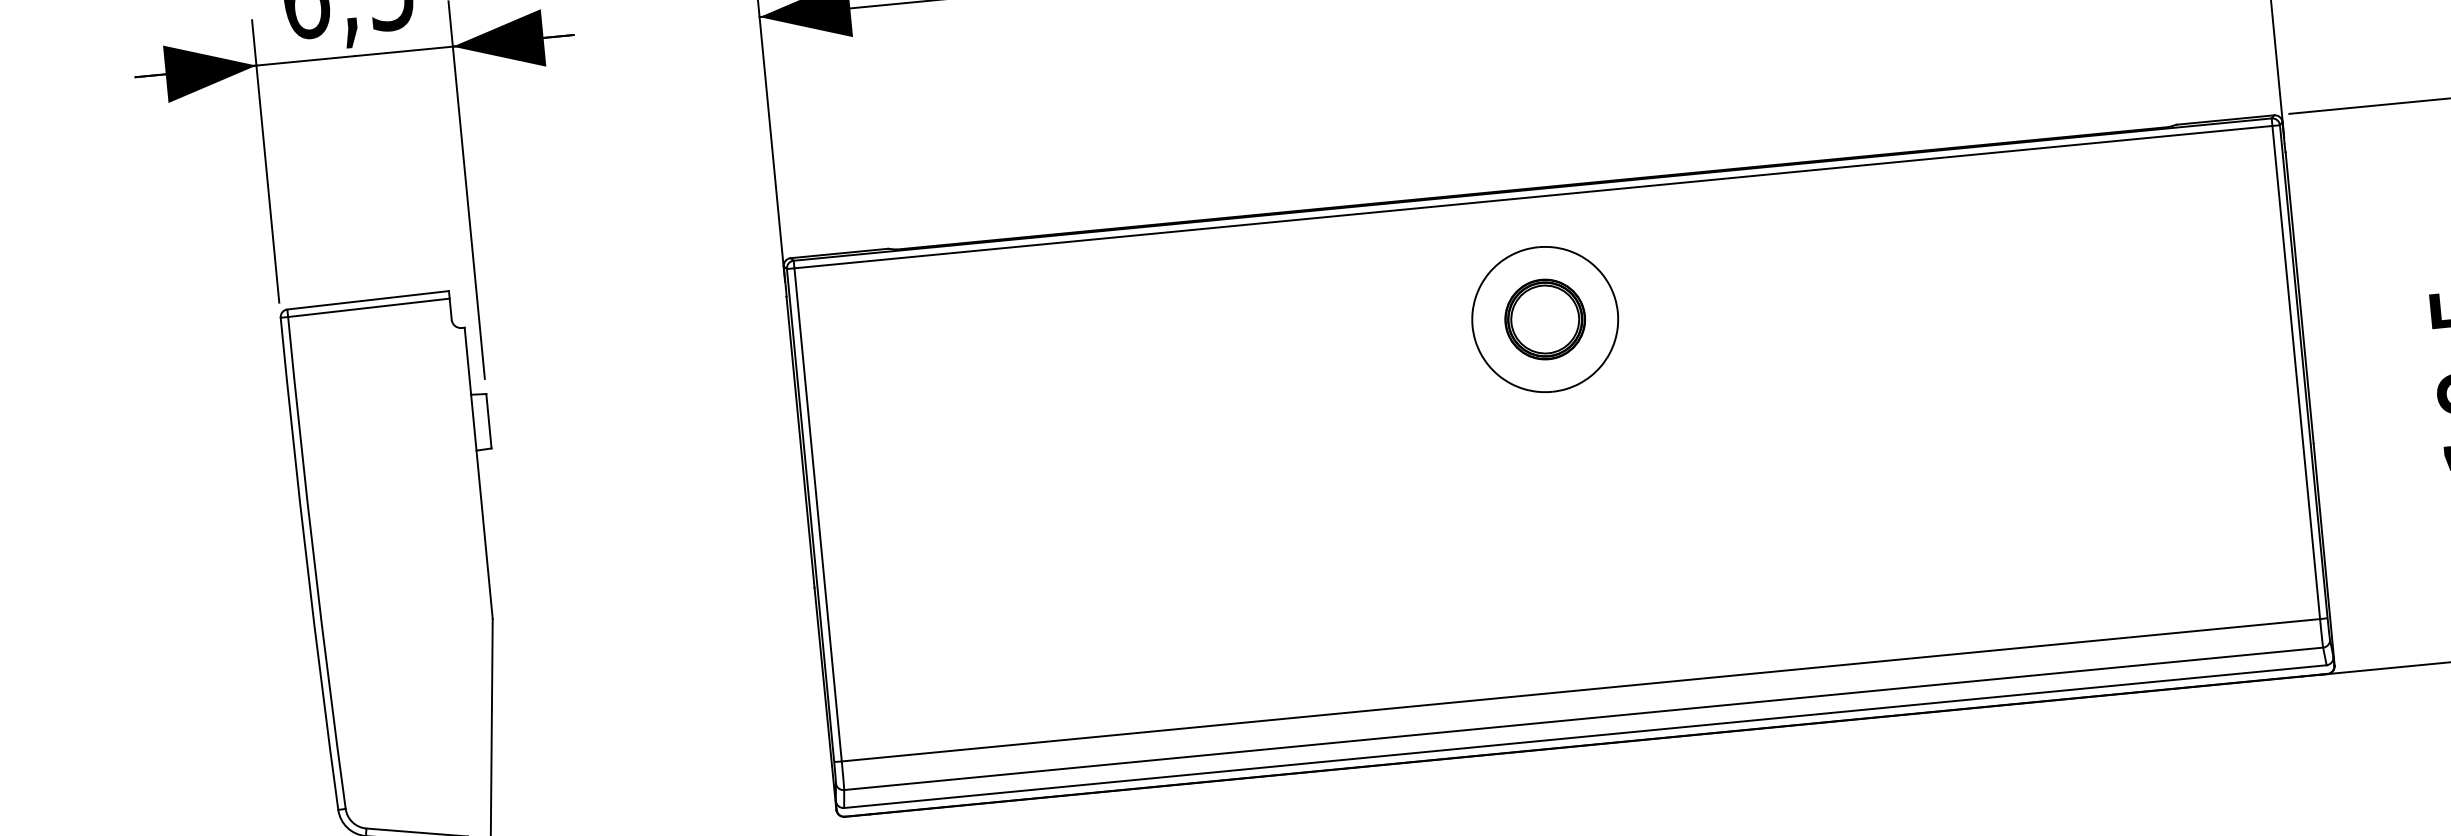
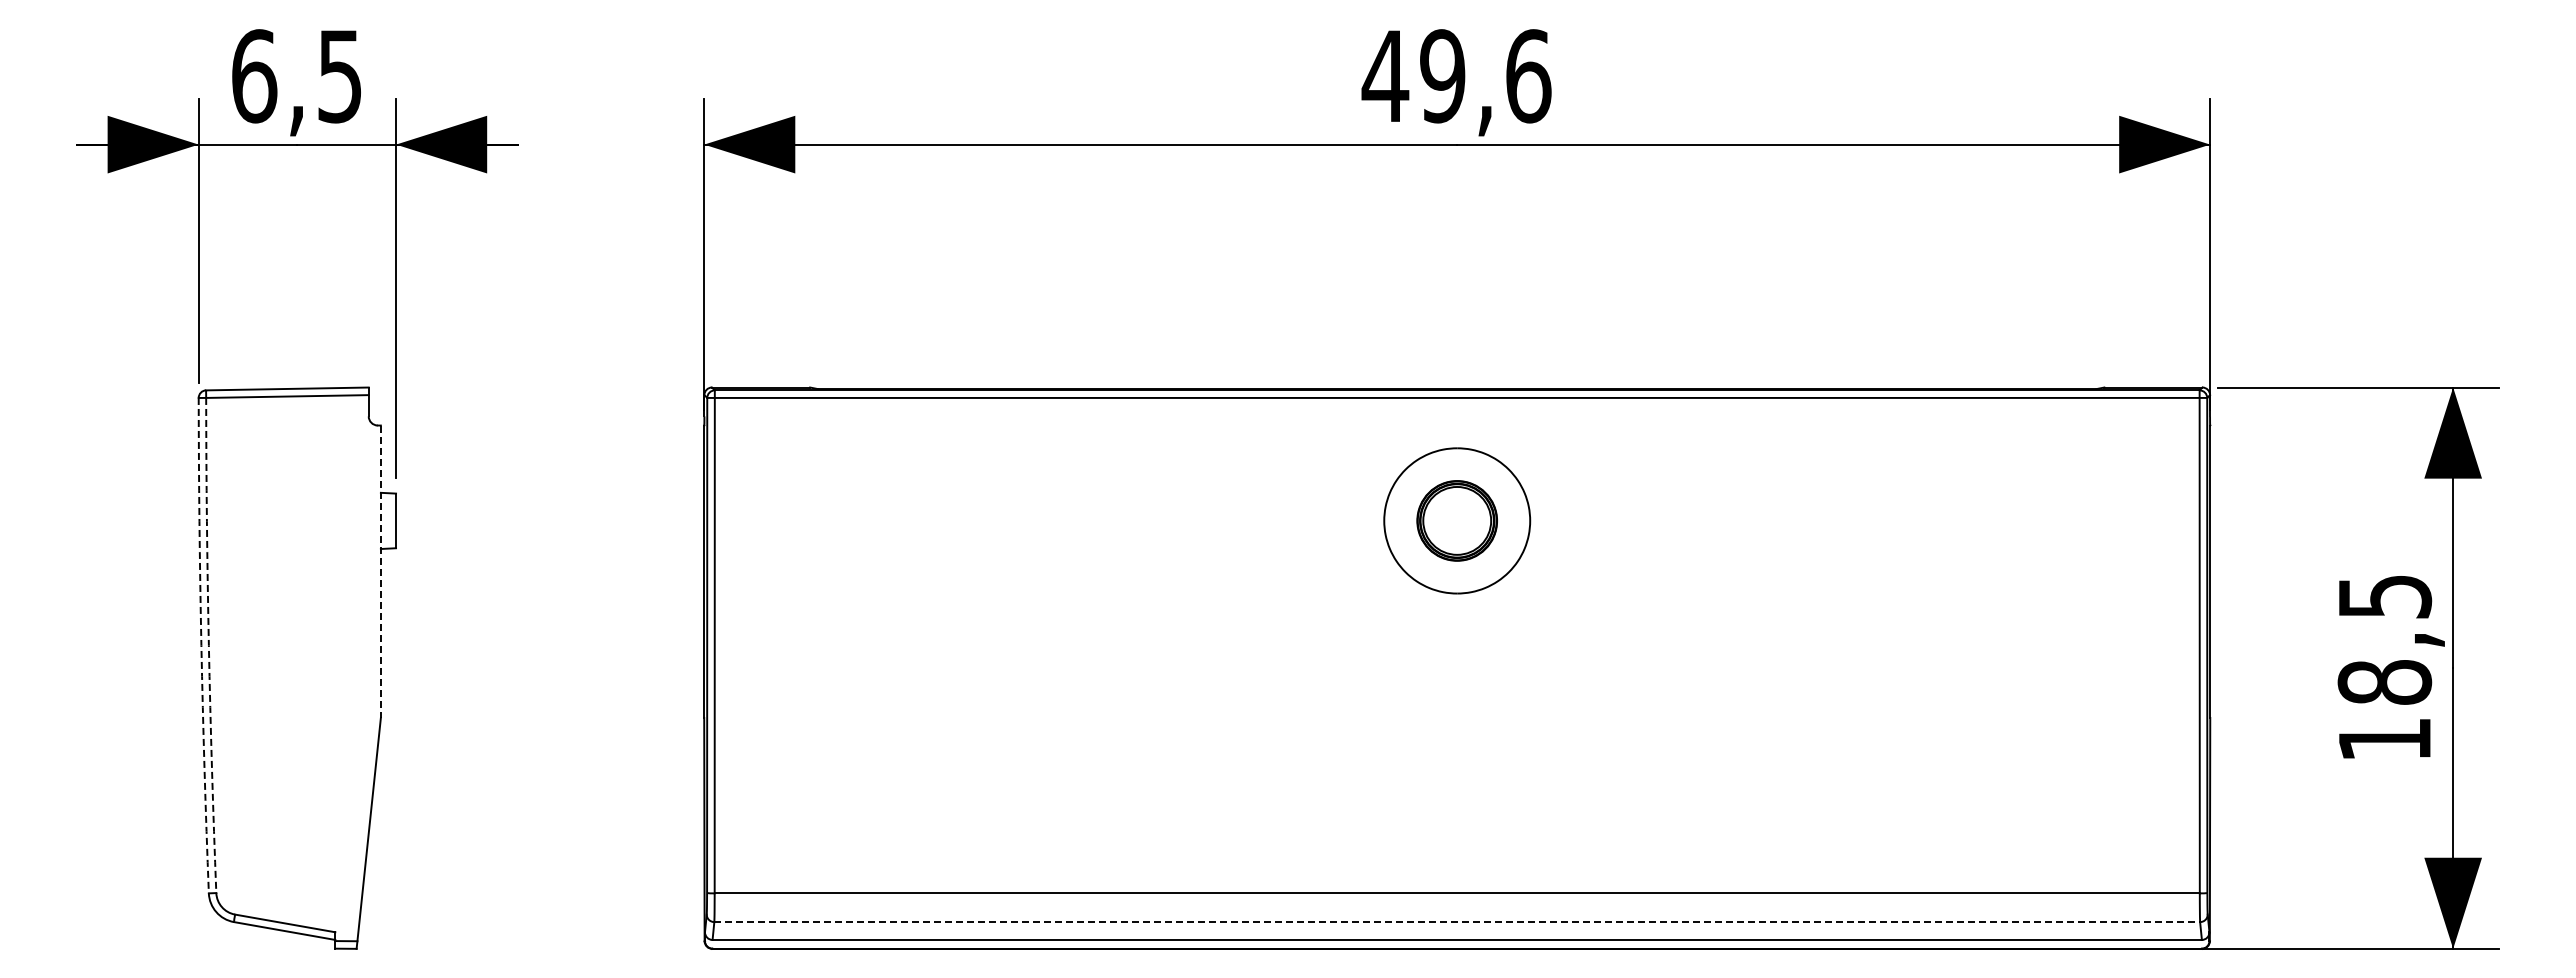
line: (478, 474) -> (380, 572), solid -> dashed
arc: (307, 563) -> (201, 645), solid -> dashed
arc: (314, 563) -> (208, 645), solid -> dashed
line: (1583, 719) -> (1457, 922), solid -> dashed

